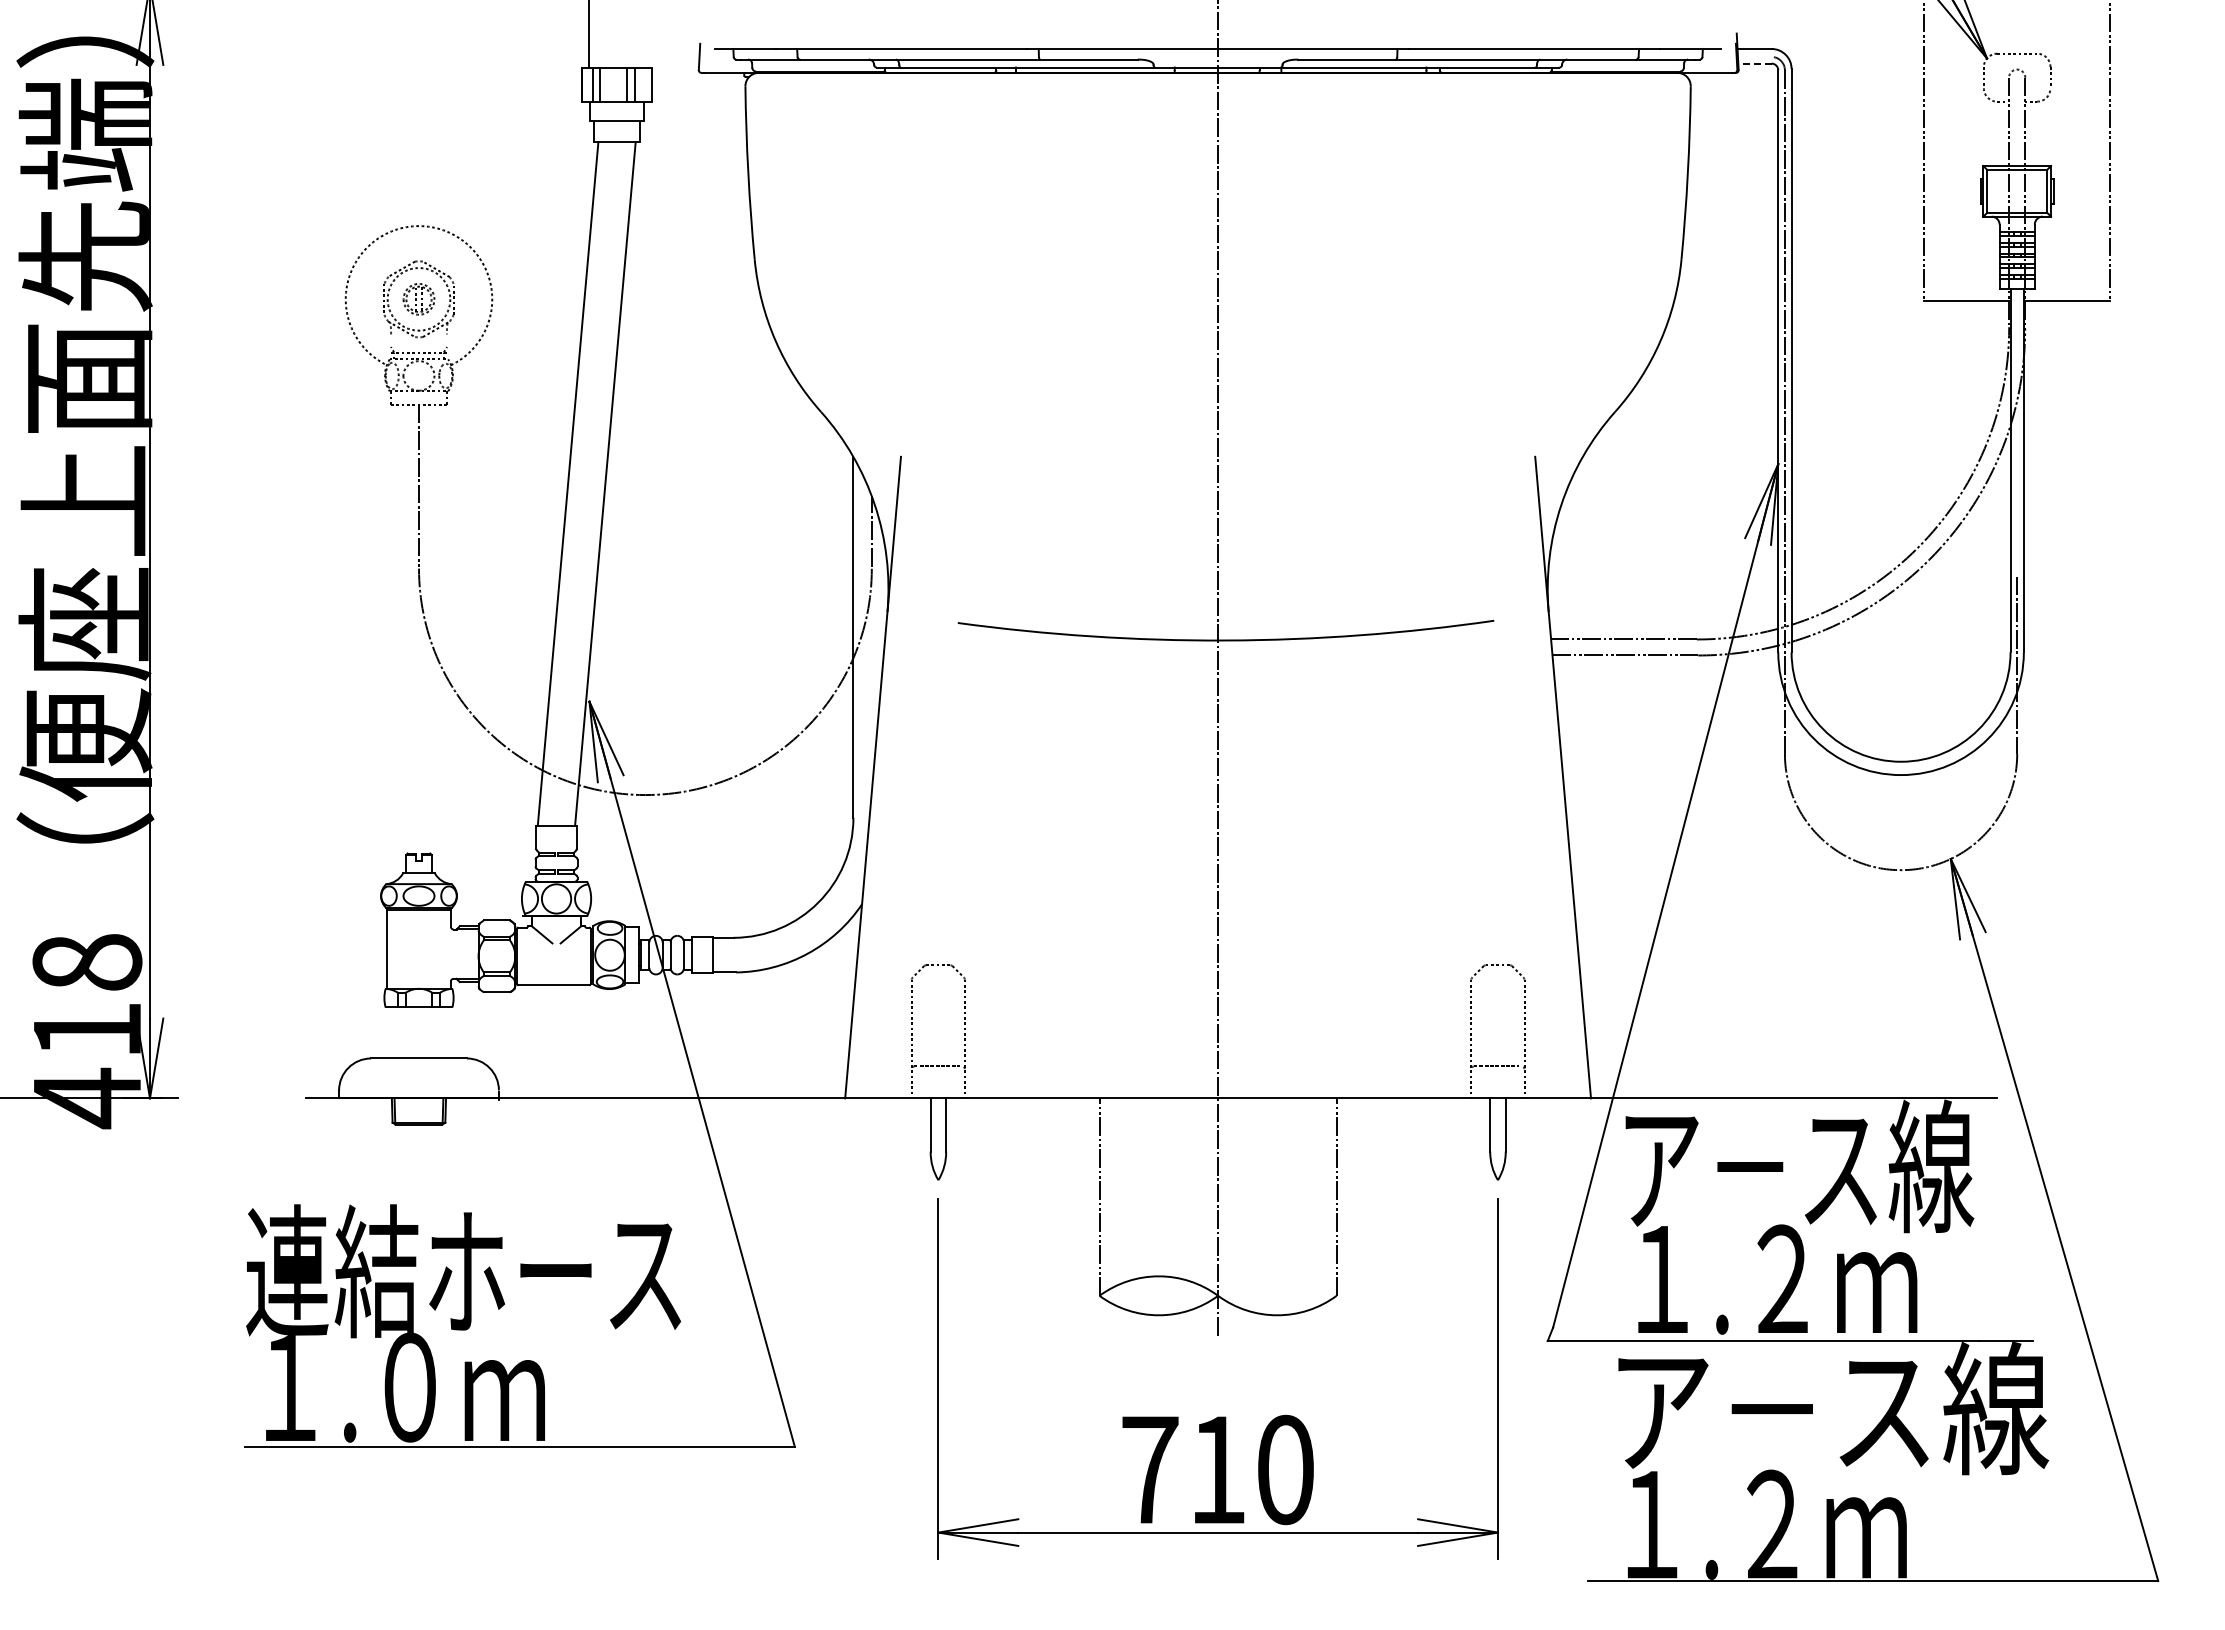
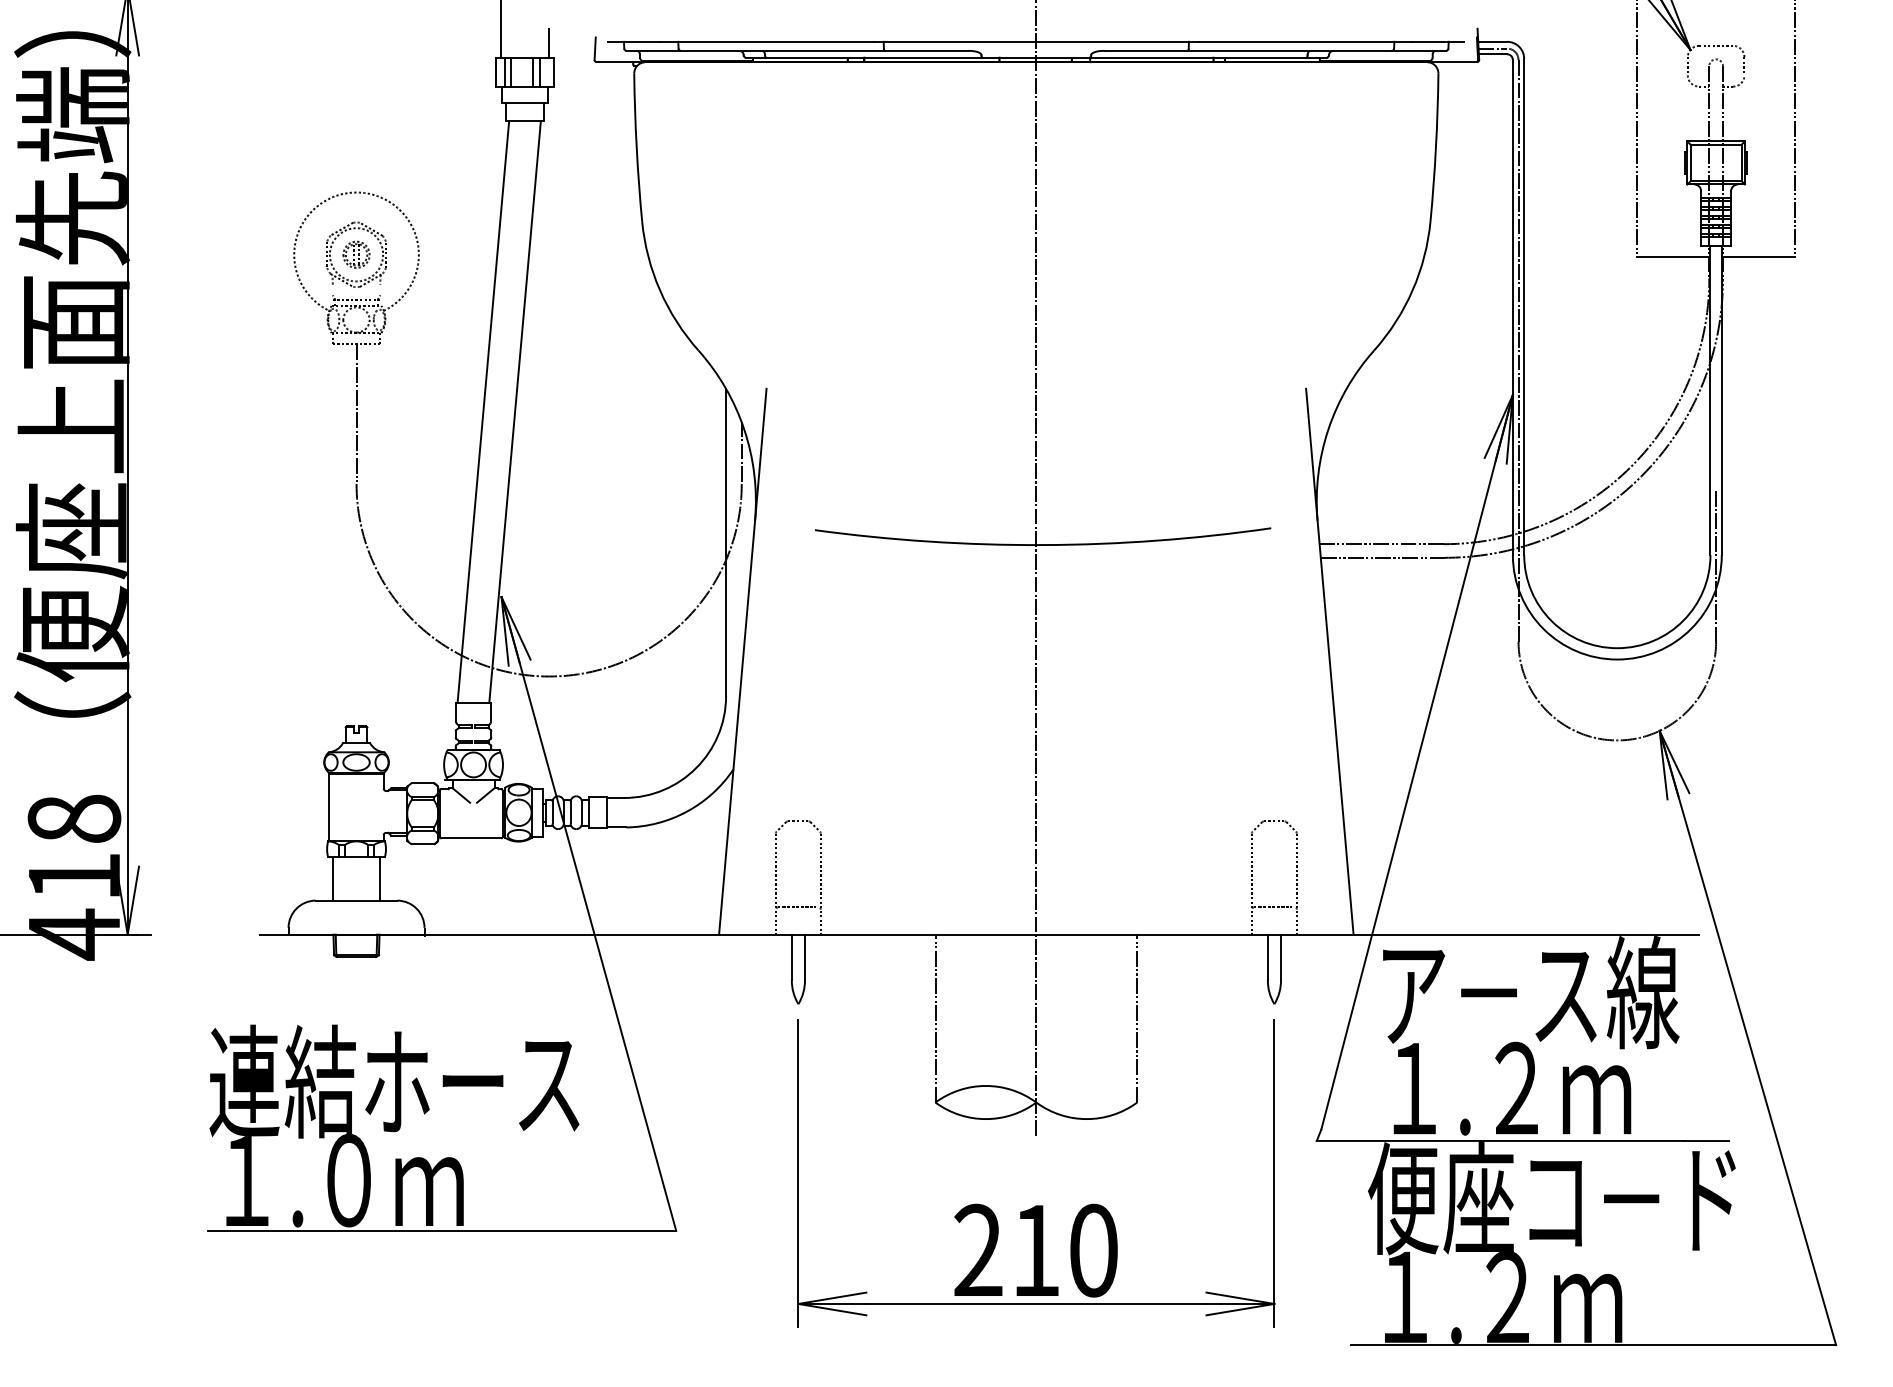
line: (645, 50) -> (549, 43), added
line: (1754, 56) -> (1492, 48), added
line: (1754, 63) -> (1492, 54), dashed -> solid
line: (391, 1032) -> (333, 878), added
line: (446, 1032) -> (379, 878), added
text: (1828, 1408) -> (1555, 1198), ア－ス線 -> 便座コ－ド
text: (1149, 1468) -> (977, 1249), 710 -> 210

